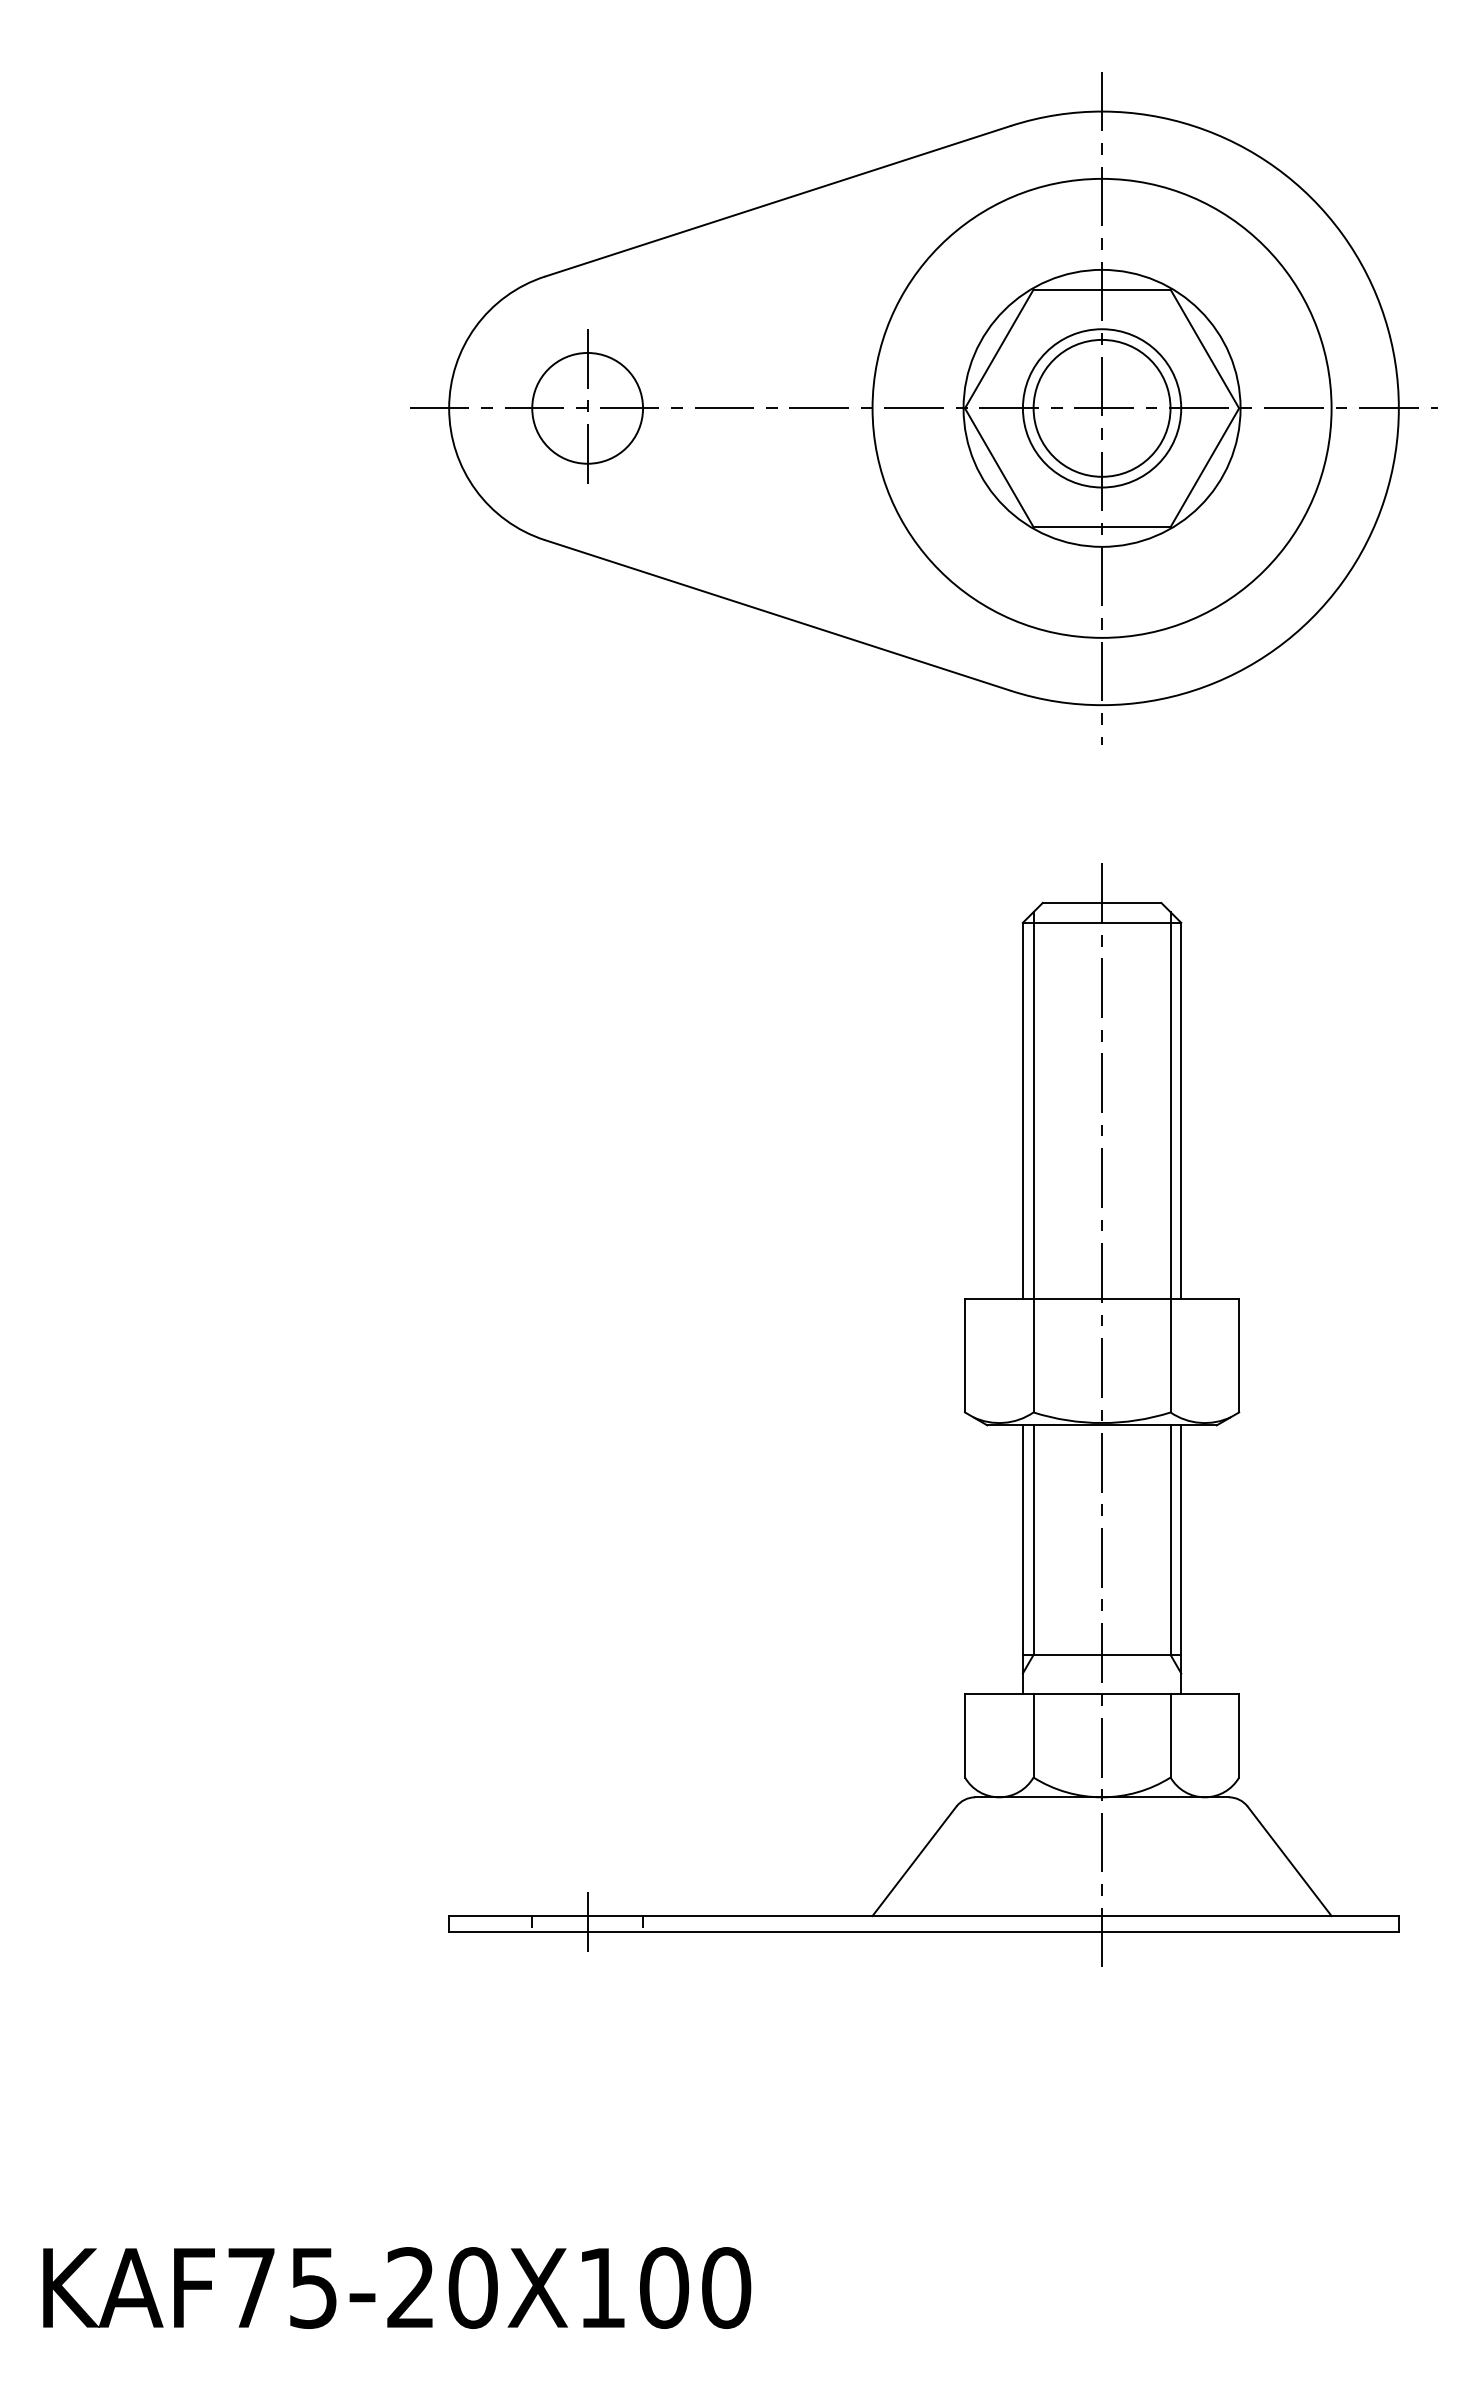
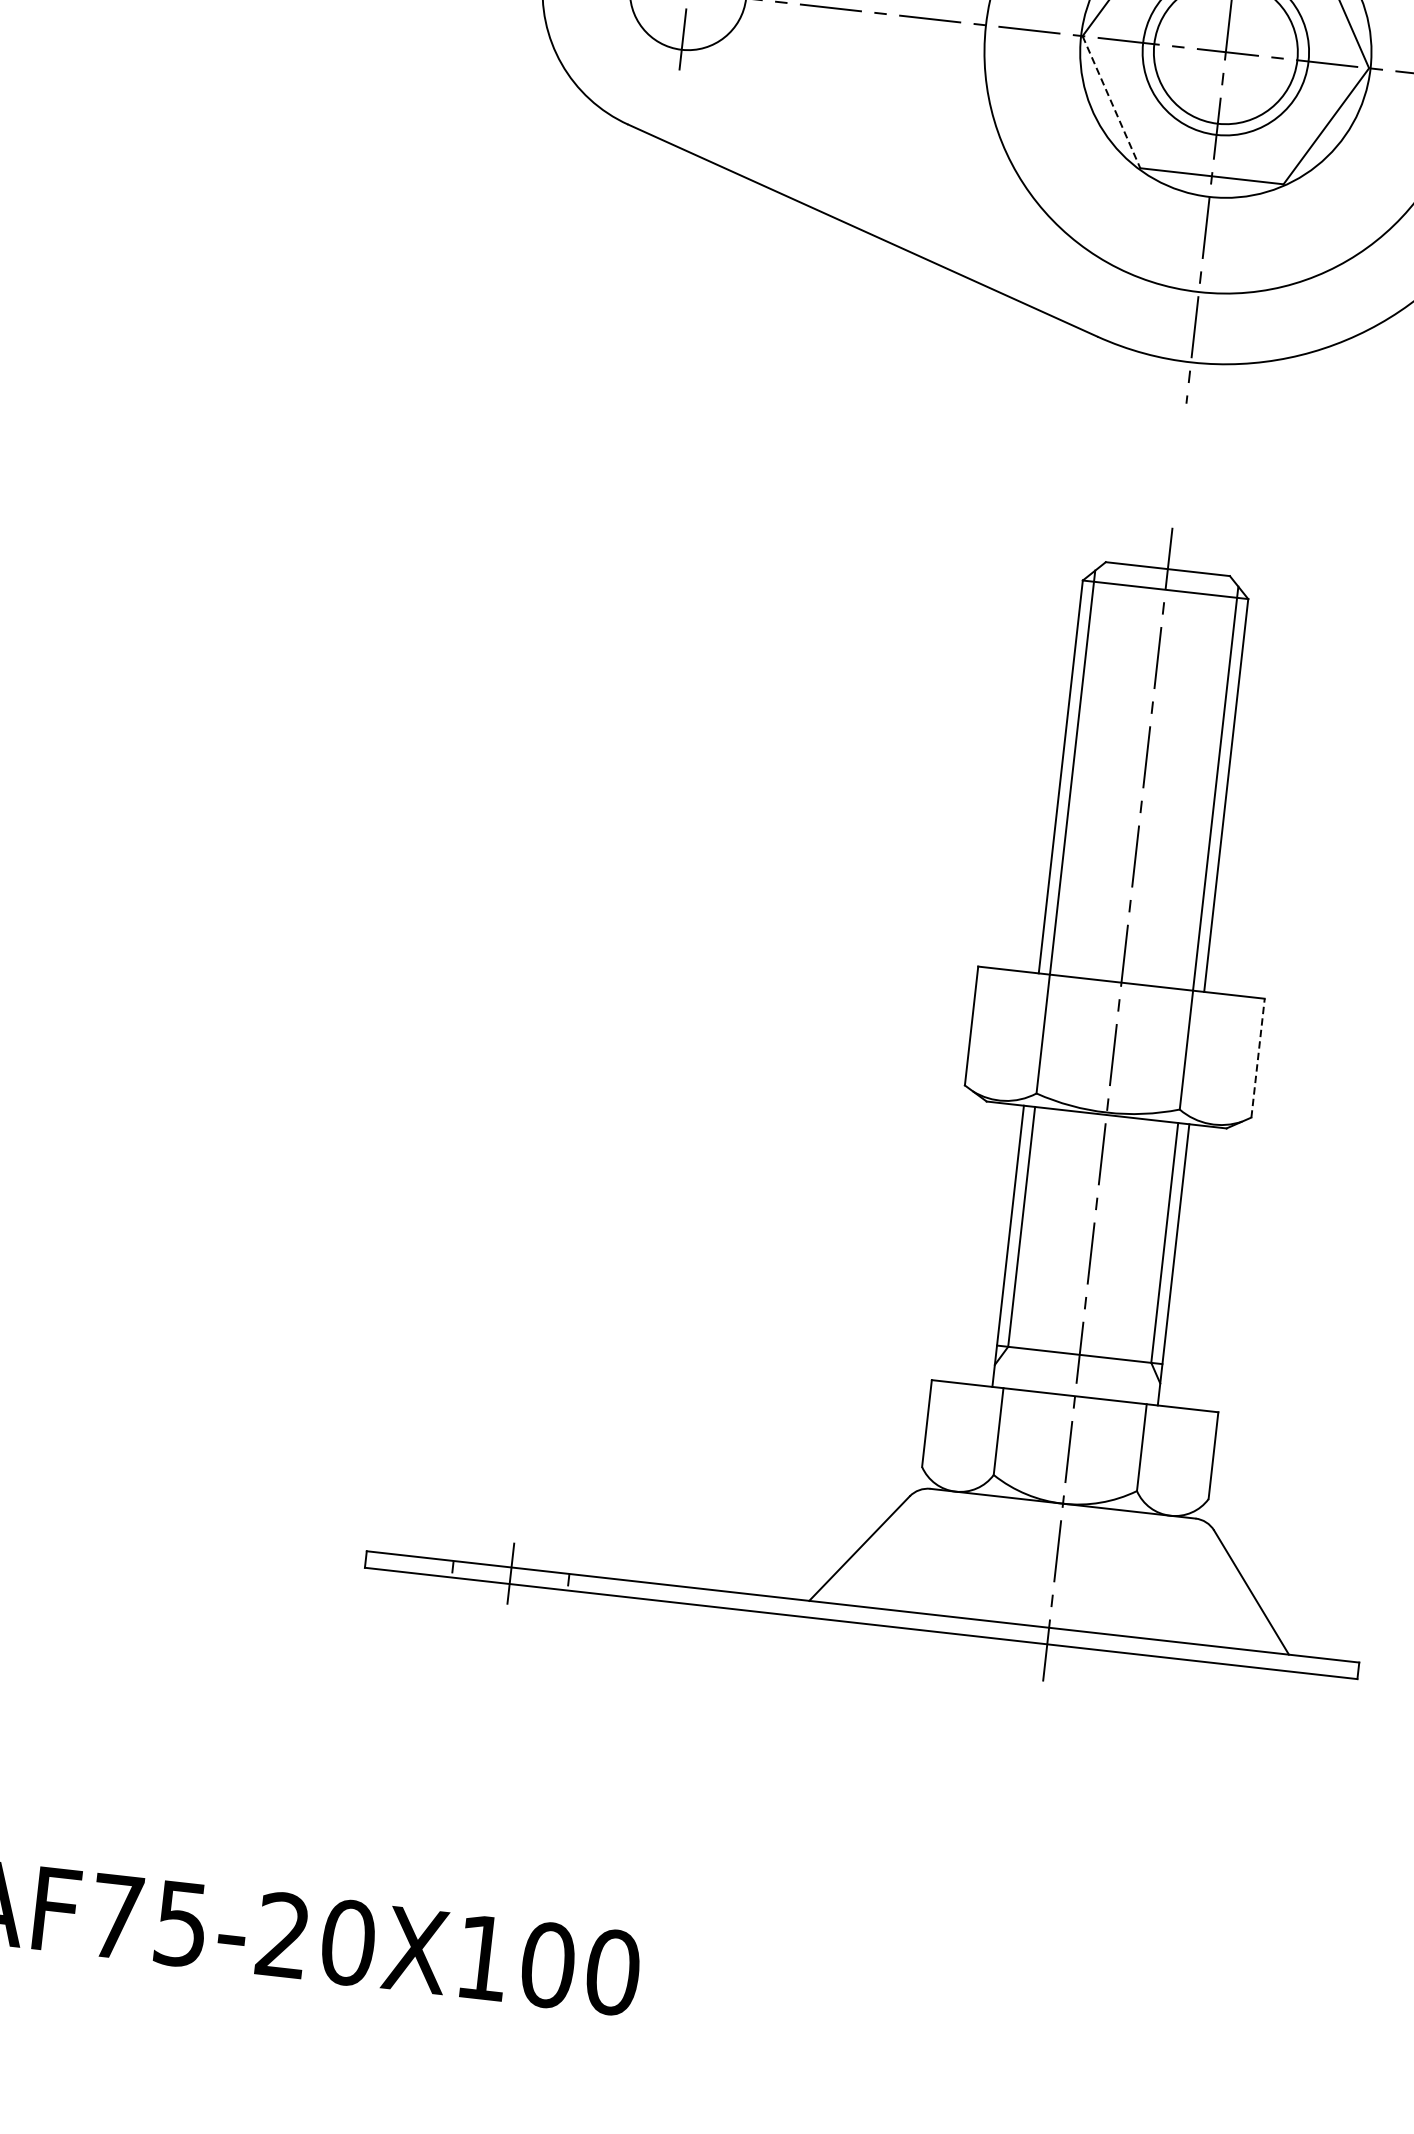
line: (999, 467) -> (1111, 101), solid -> dashed
line: (1239, 1355) -> (1258, 1058), solid -> dashed

